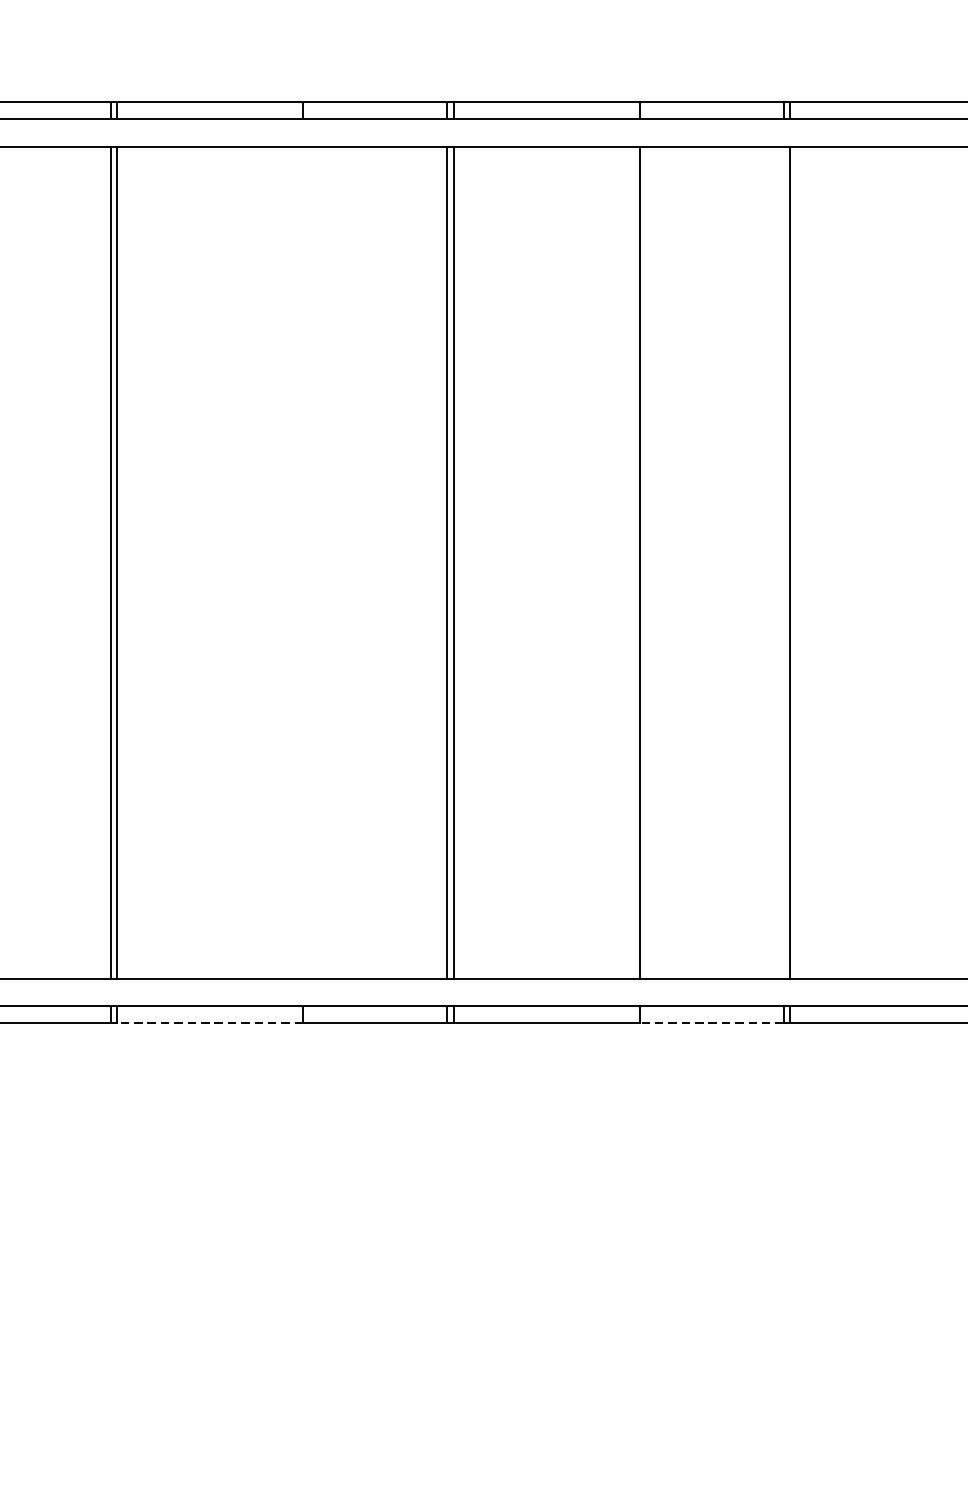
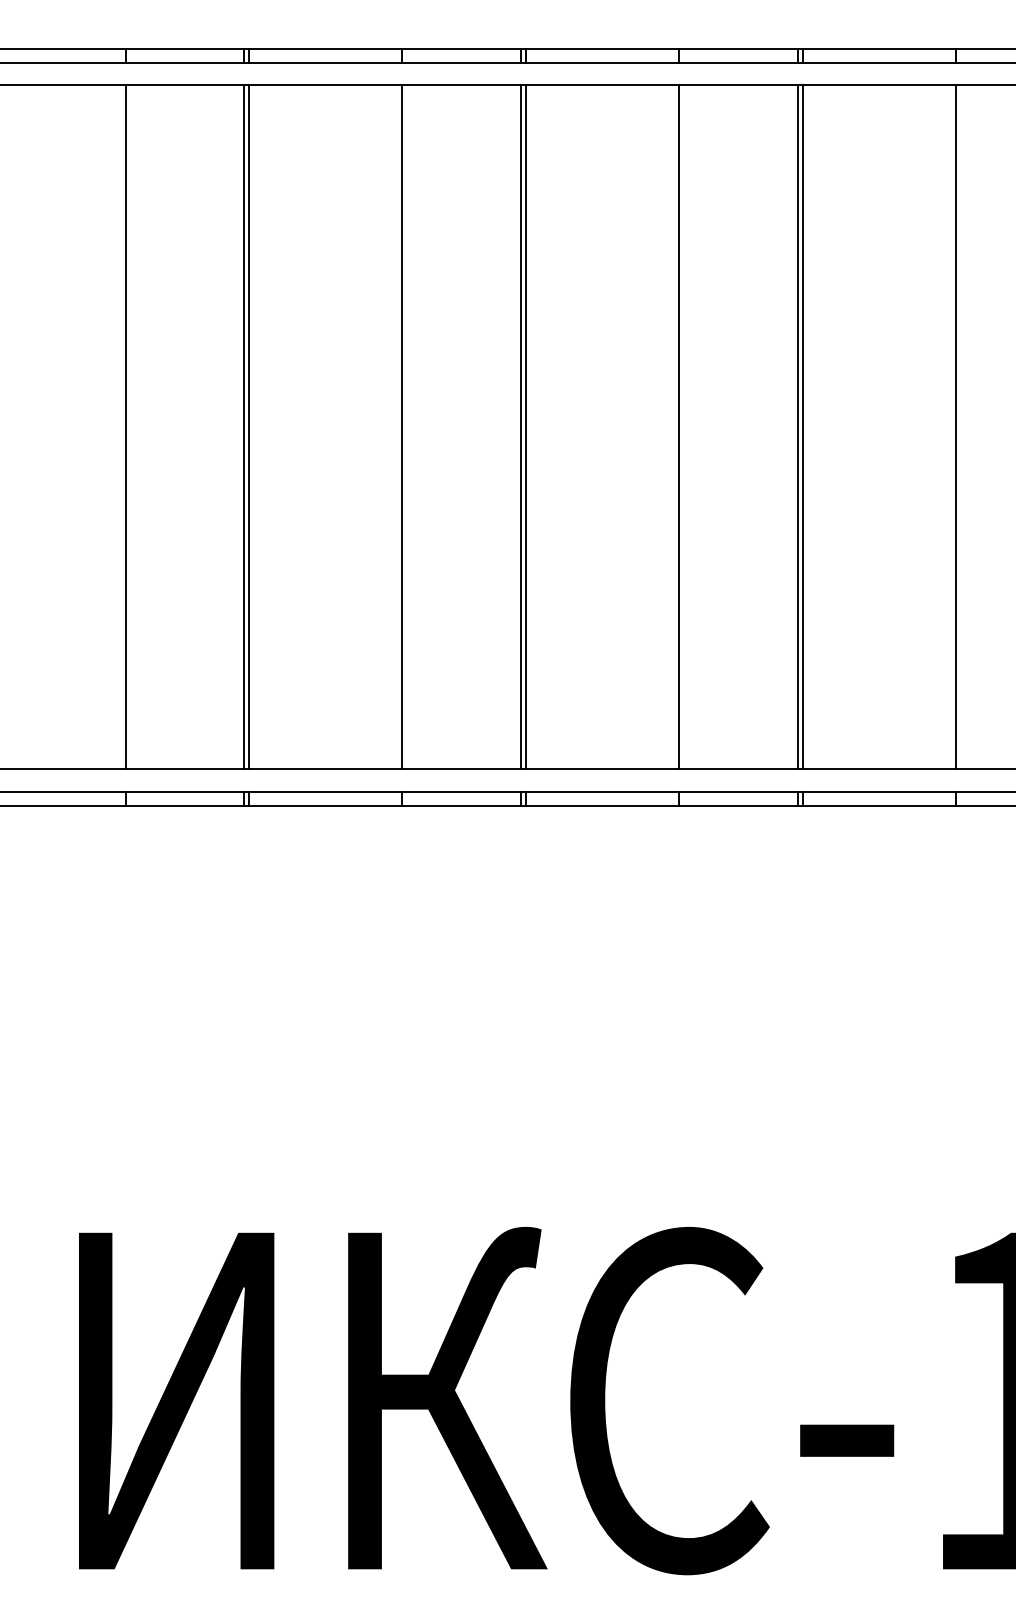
line: (303, 563) -> (402, 427), added
line: (783, 563) -> (797, 427), added
line: (209, 1022) -> (325, 805), dashed -> solid
line: (710, 1022) -> (737, 805), dashed -> solid

